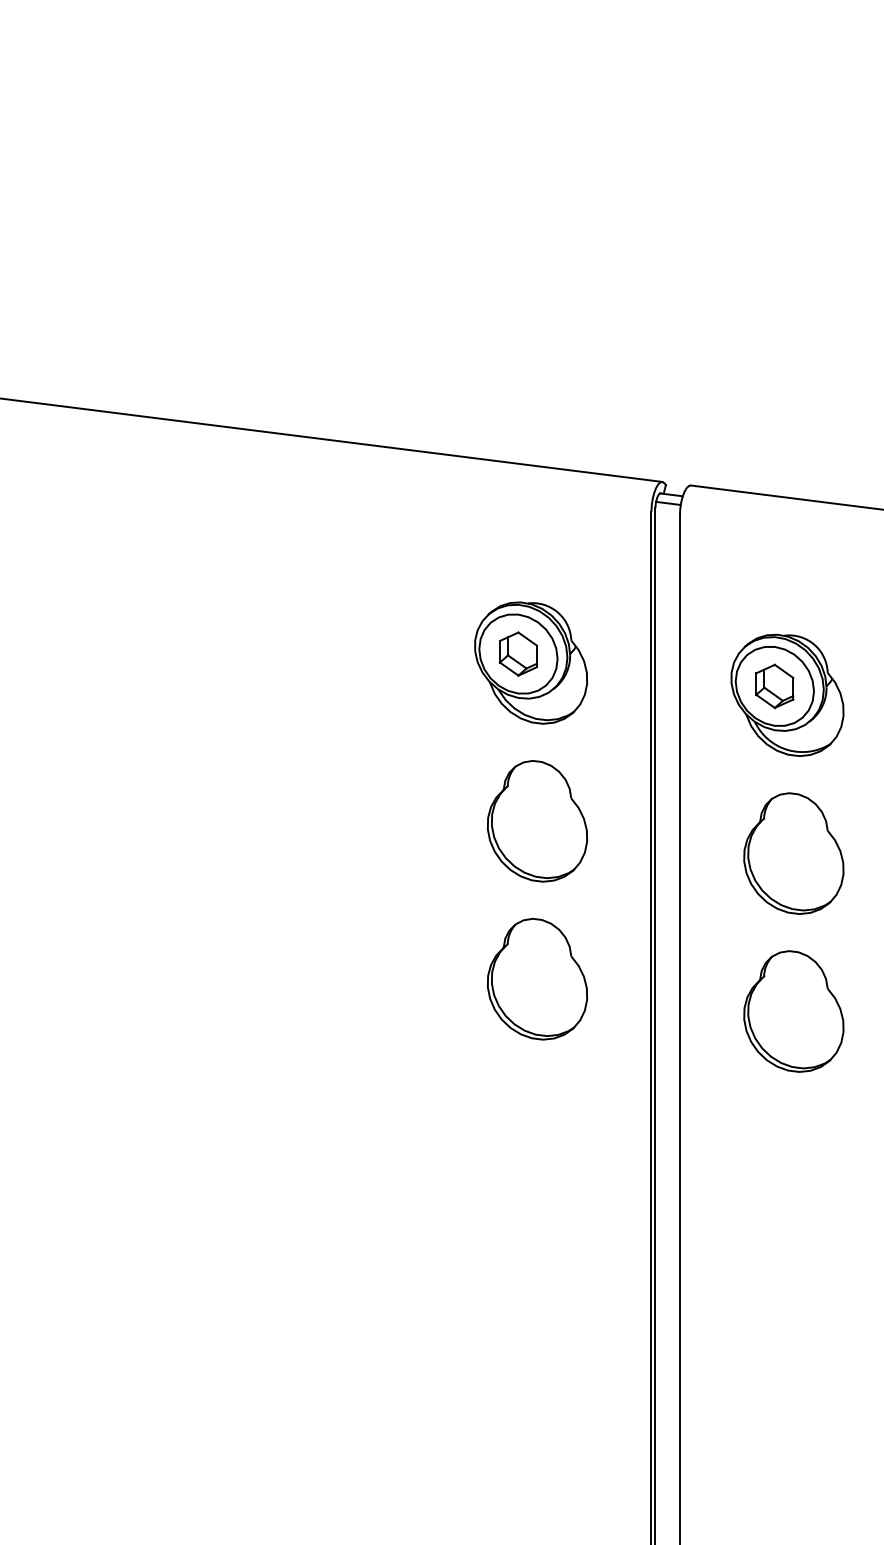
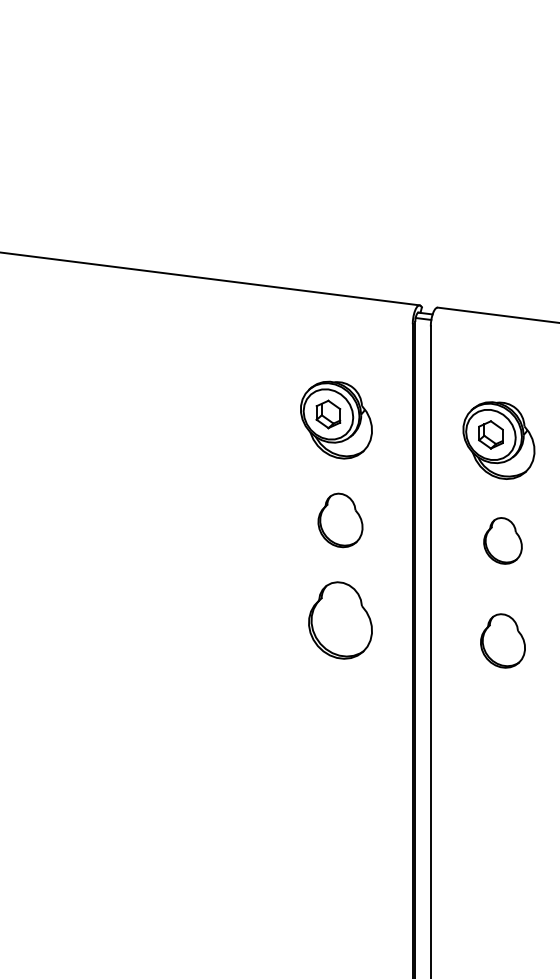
part: (537, 821) -> (340, 520), size x0.7
part: (793, 852) -> (502, 540), size x0.6
part: (793, 1010) -> (502, 640), size x0.7

